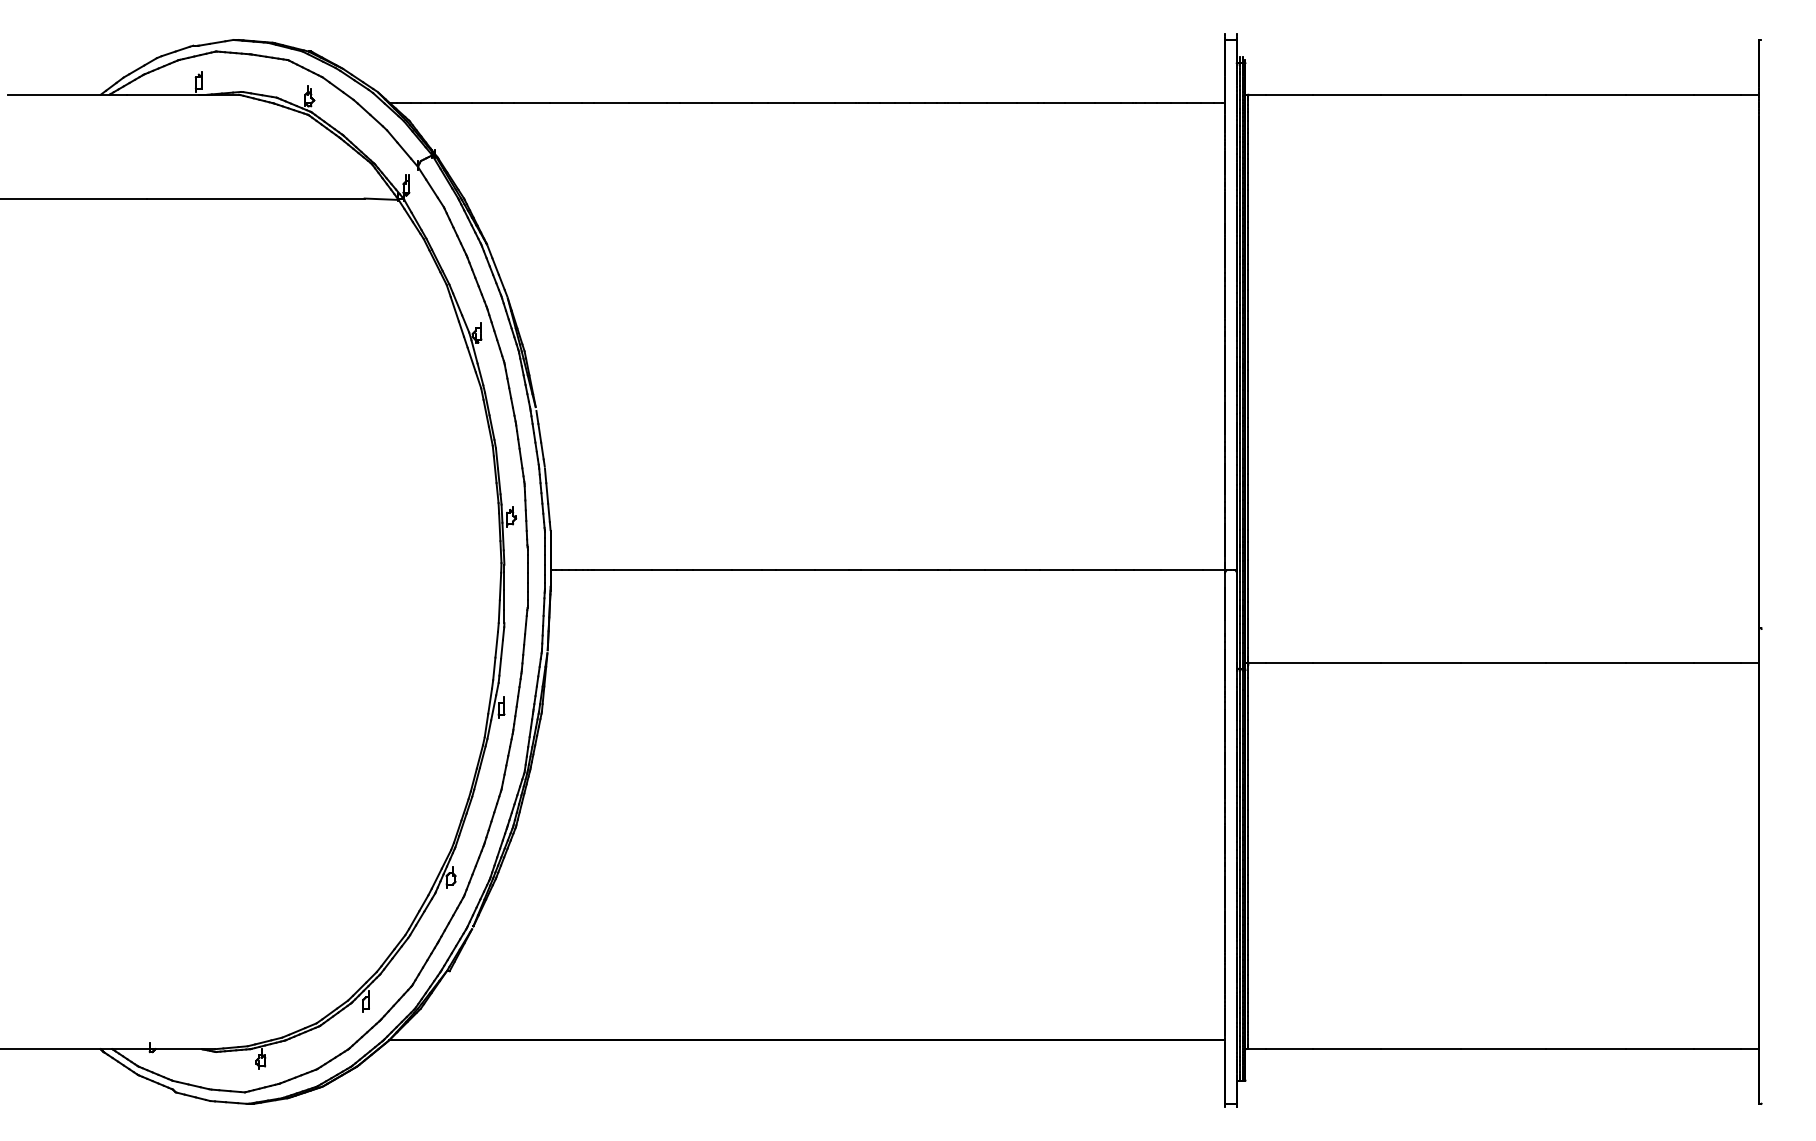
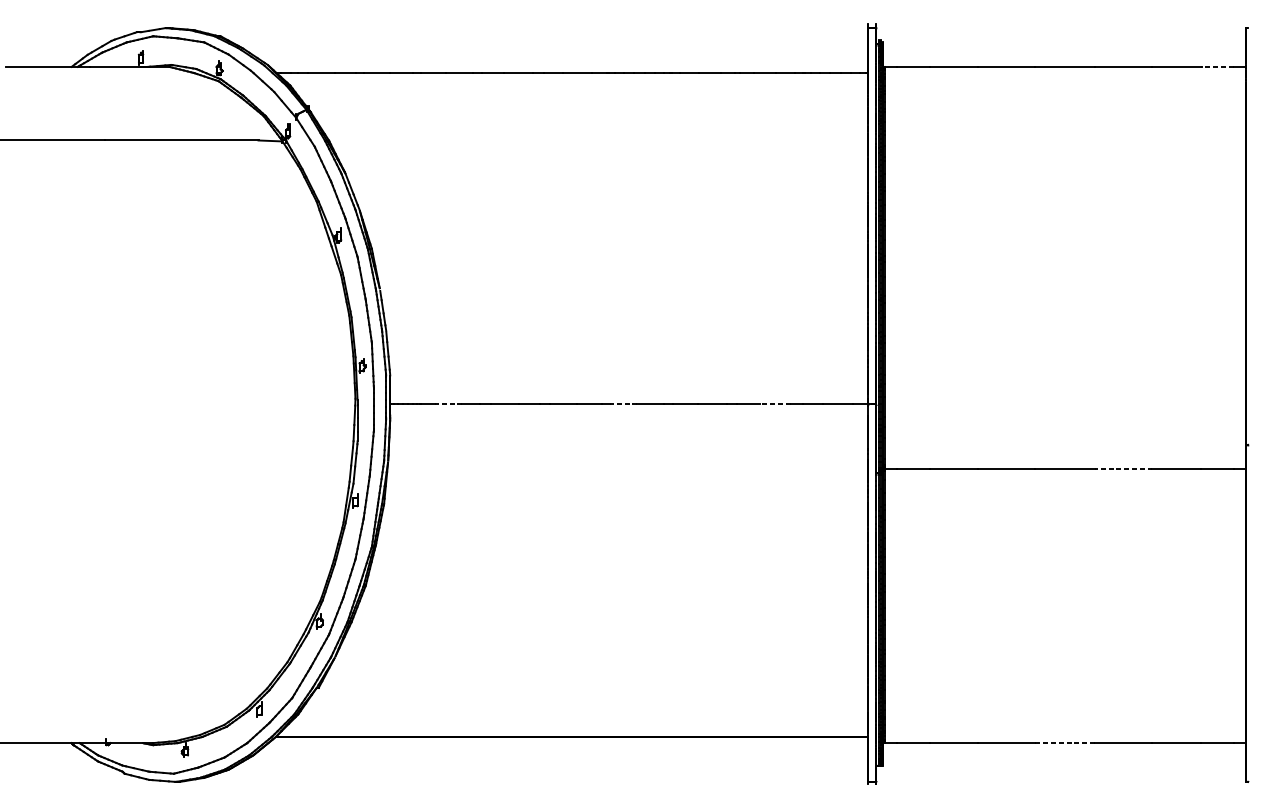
line: (1717, 94) -> (1217, 66), solid -> dashed
line: (632, 570) -> (448, 404), solid -> dashed
line: (879, 570) -> (623, 404), solid -> dashed
line: (1094, 570) -> (775, 404), solid -> dashed
line: (1585, 662) -> (1123, 469), solid -> dashed
line: (1504, 1049) -> (1066, 743), solid -> dashed

